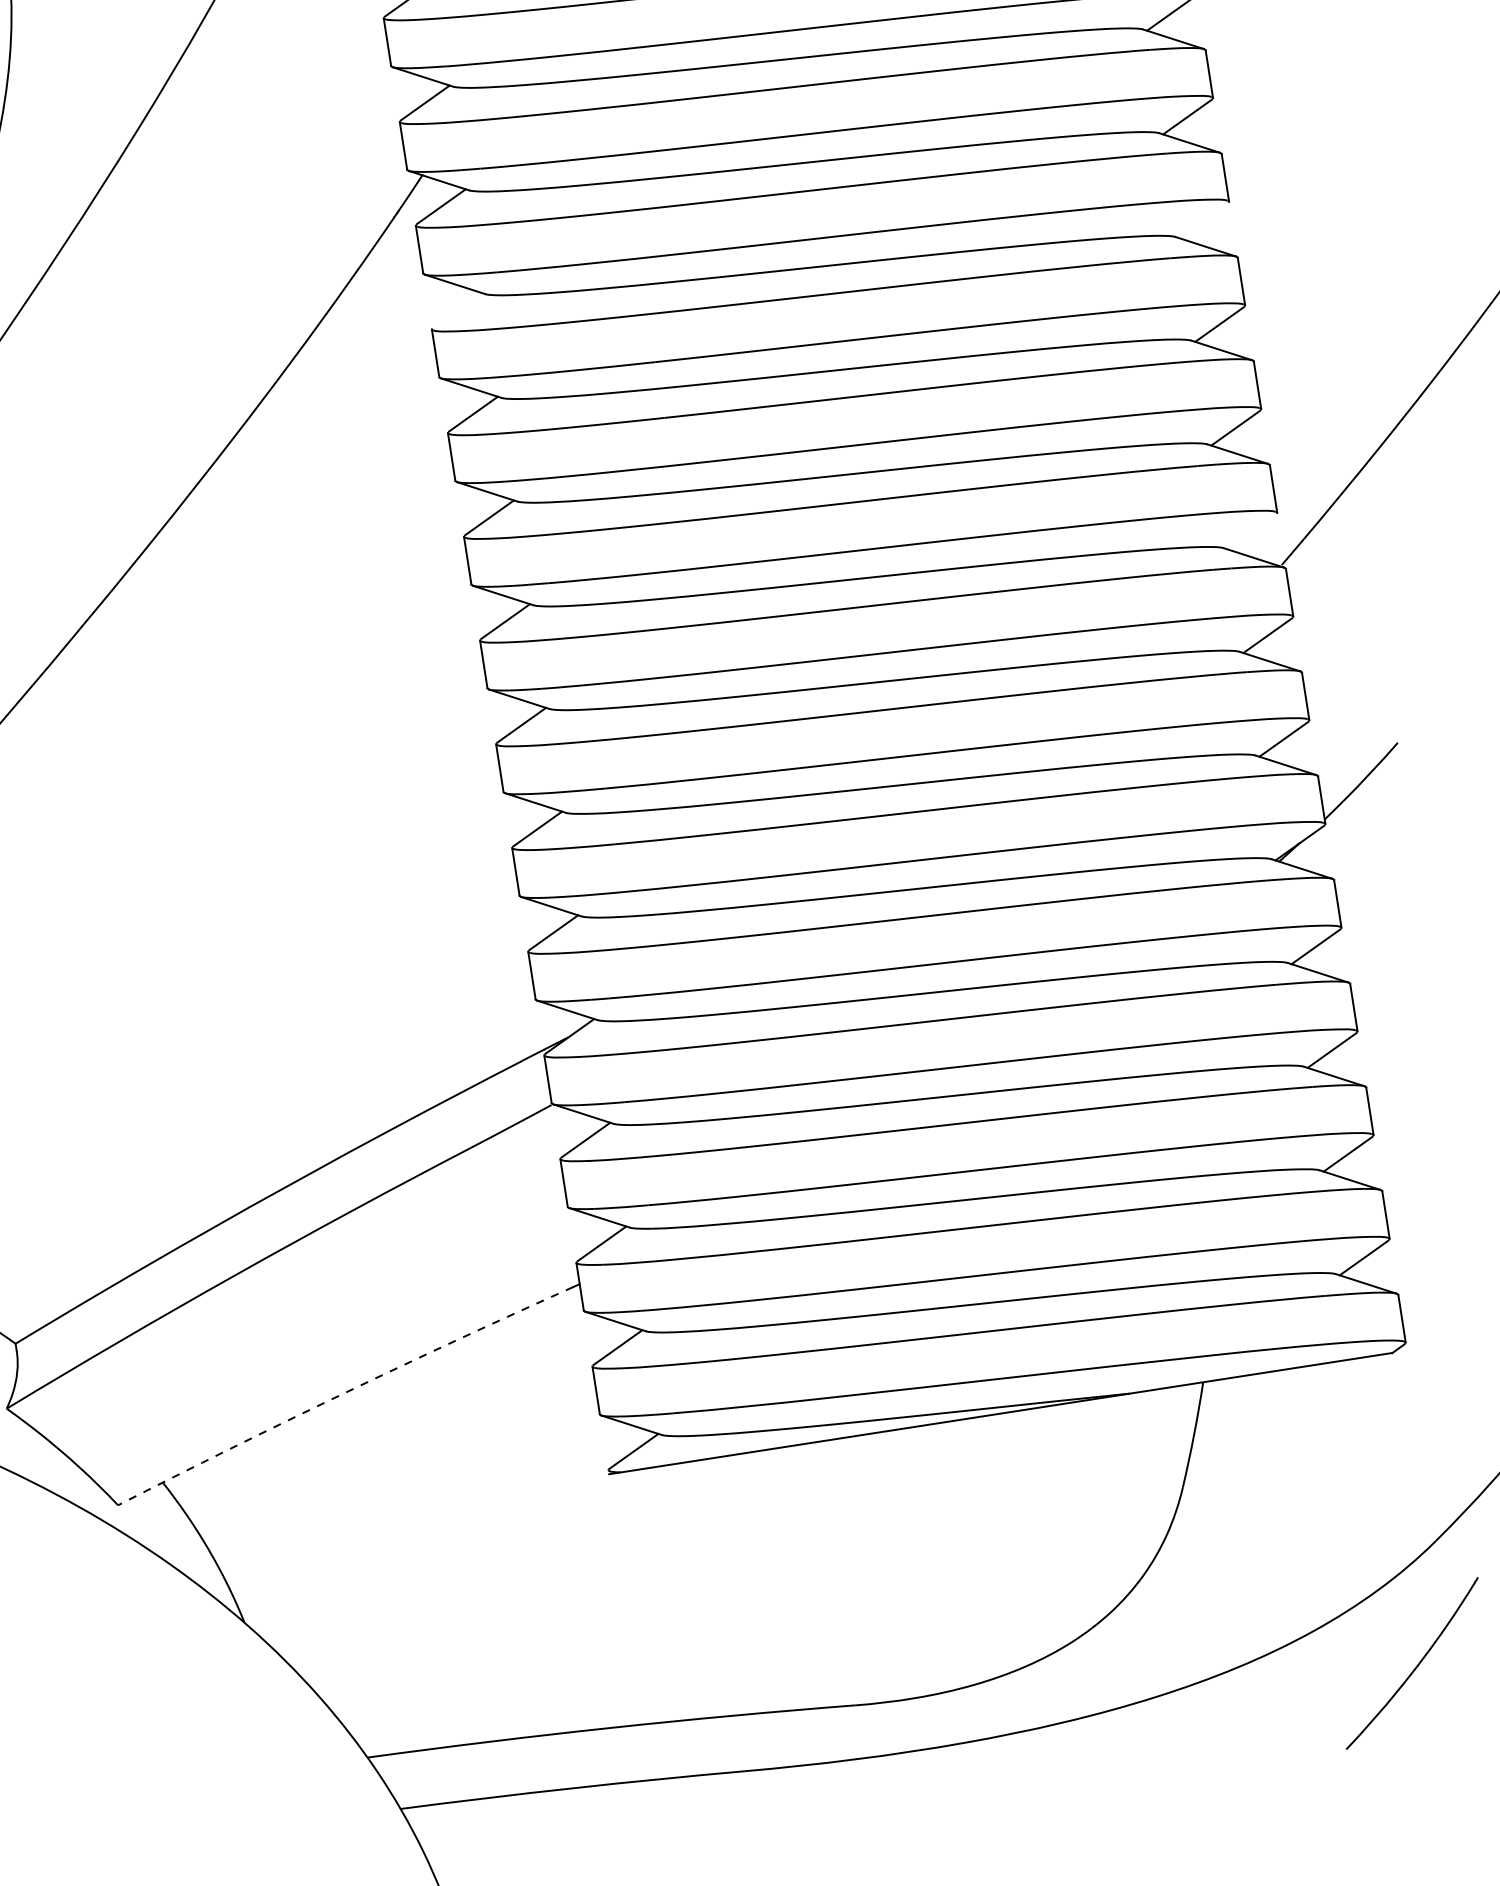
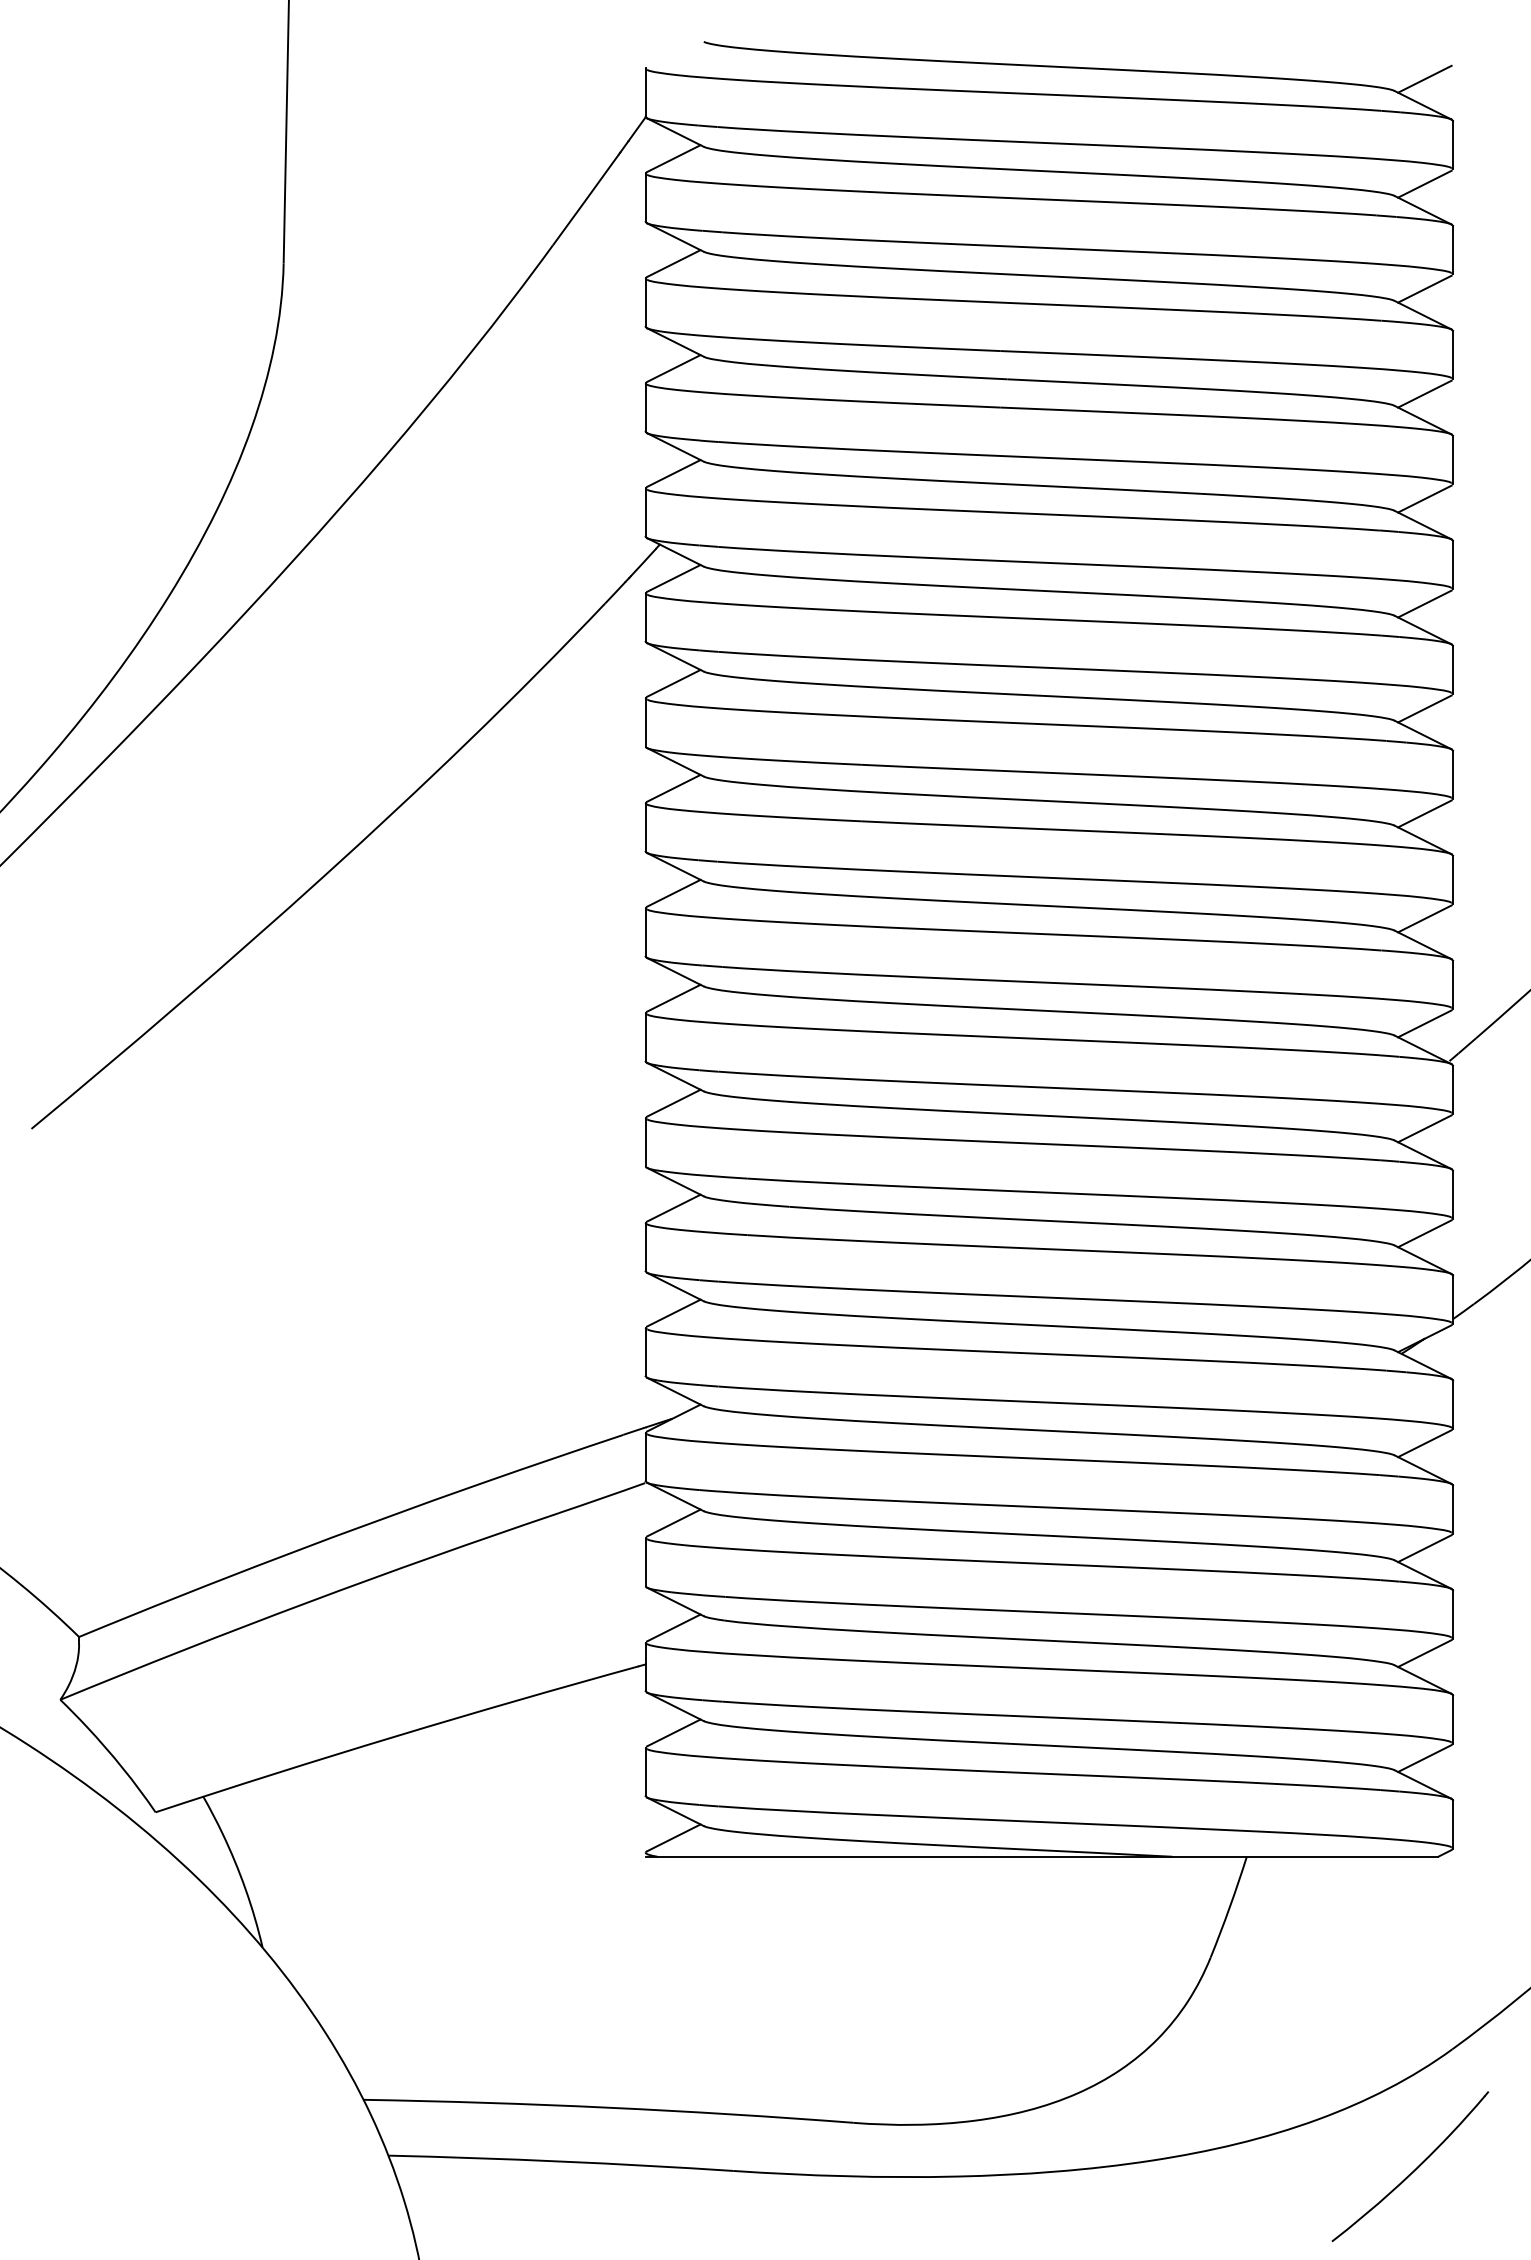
line: (1203, 220) -> (1424, 708), added
line: (456, 309) -> (673, 682), added
line: (1251, 531) -> (1424, 1023), added
arc: (344, 1393) -> (396, 1736), dashed -> solid

